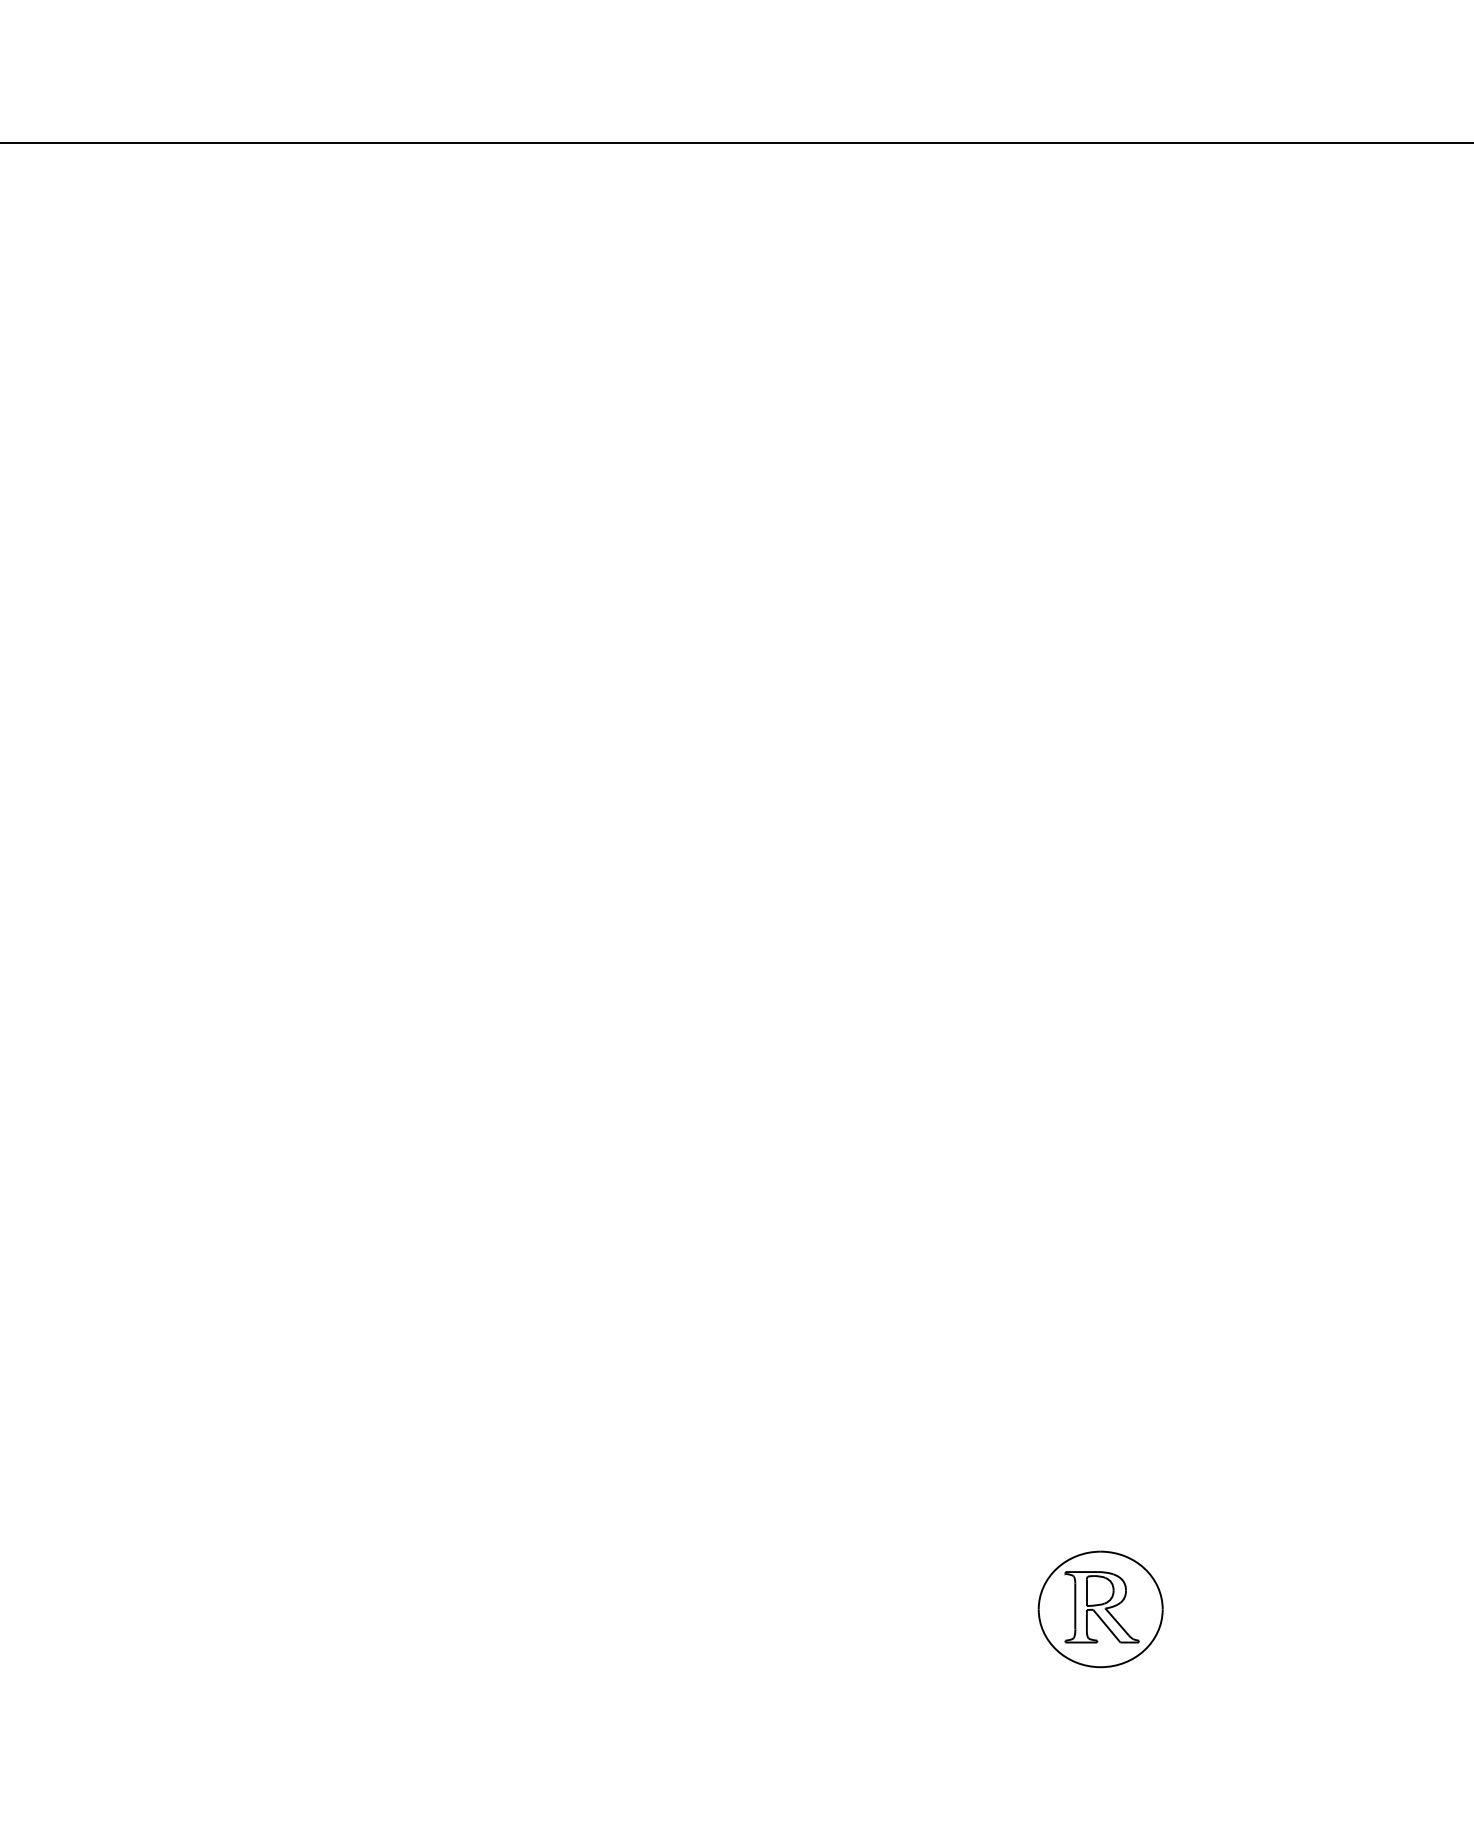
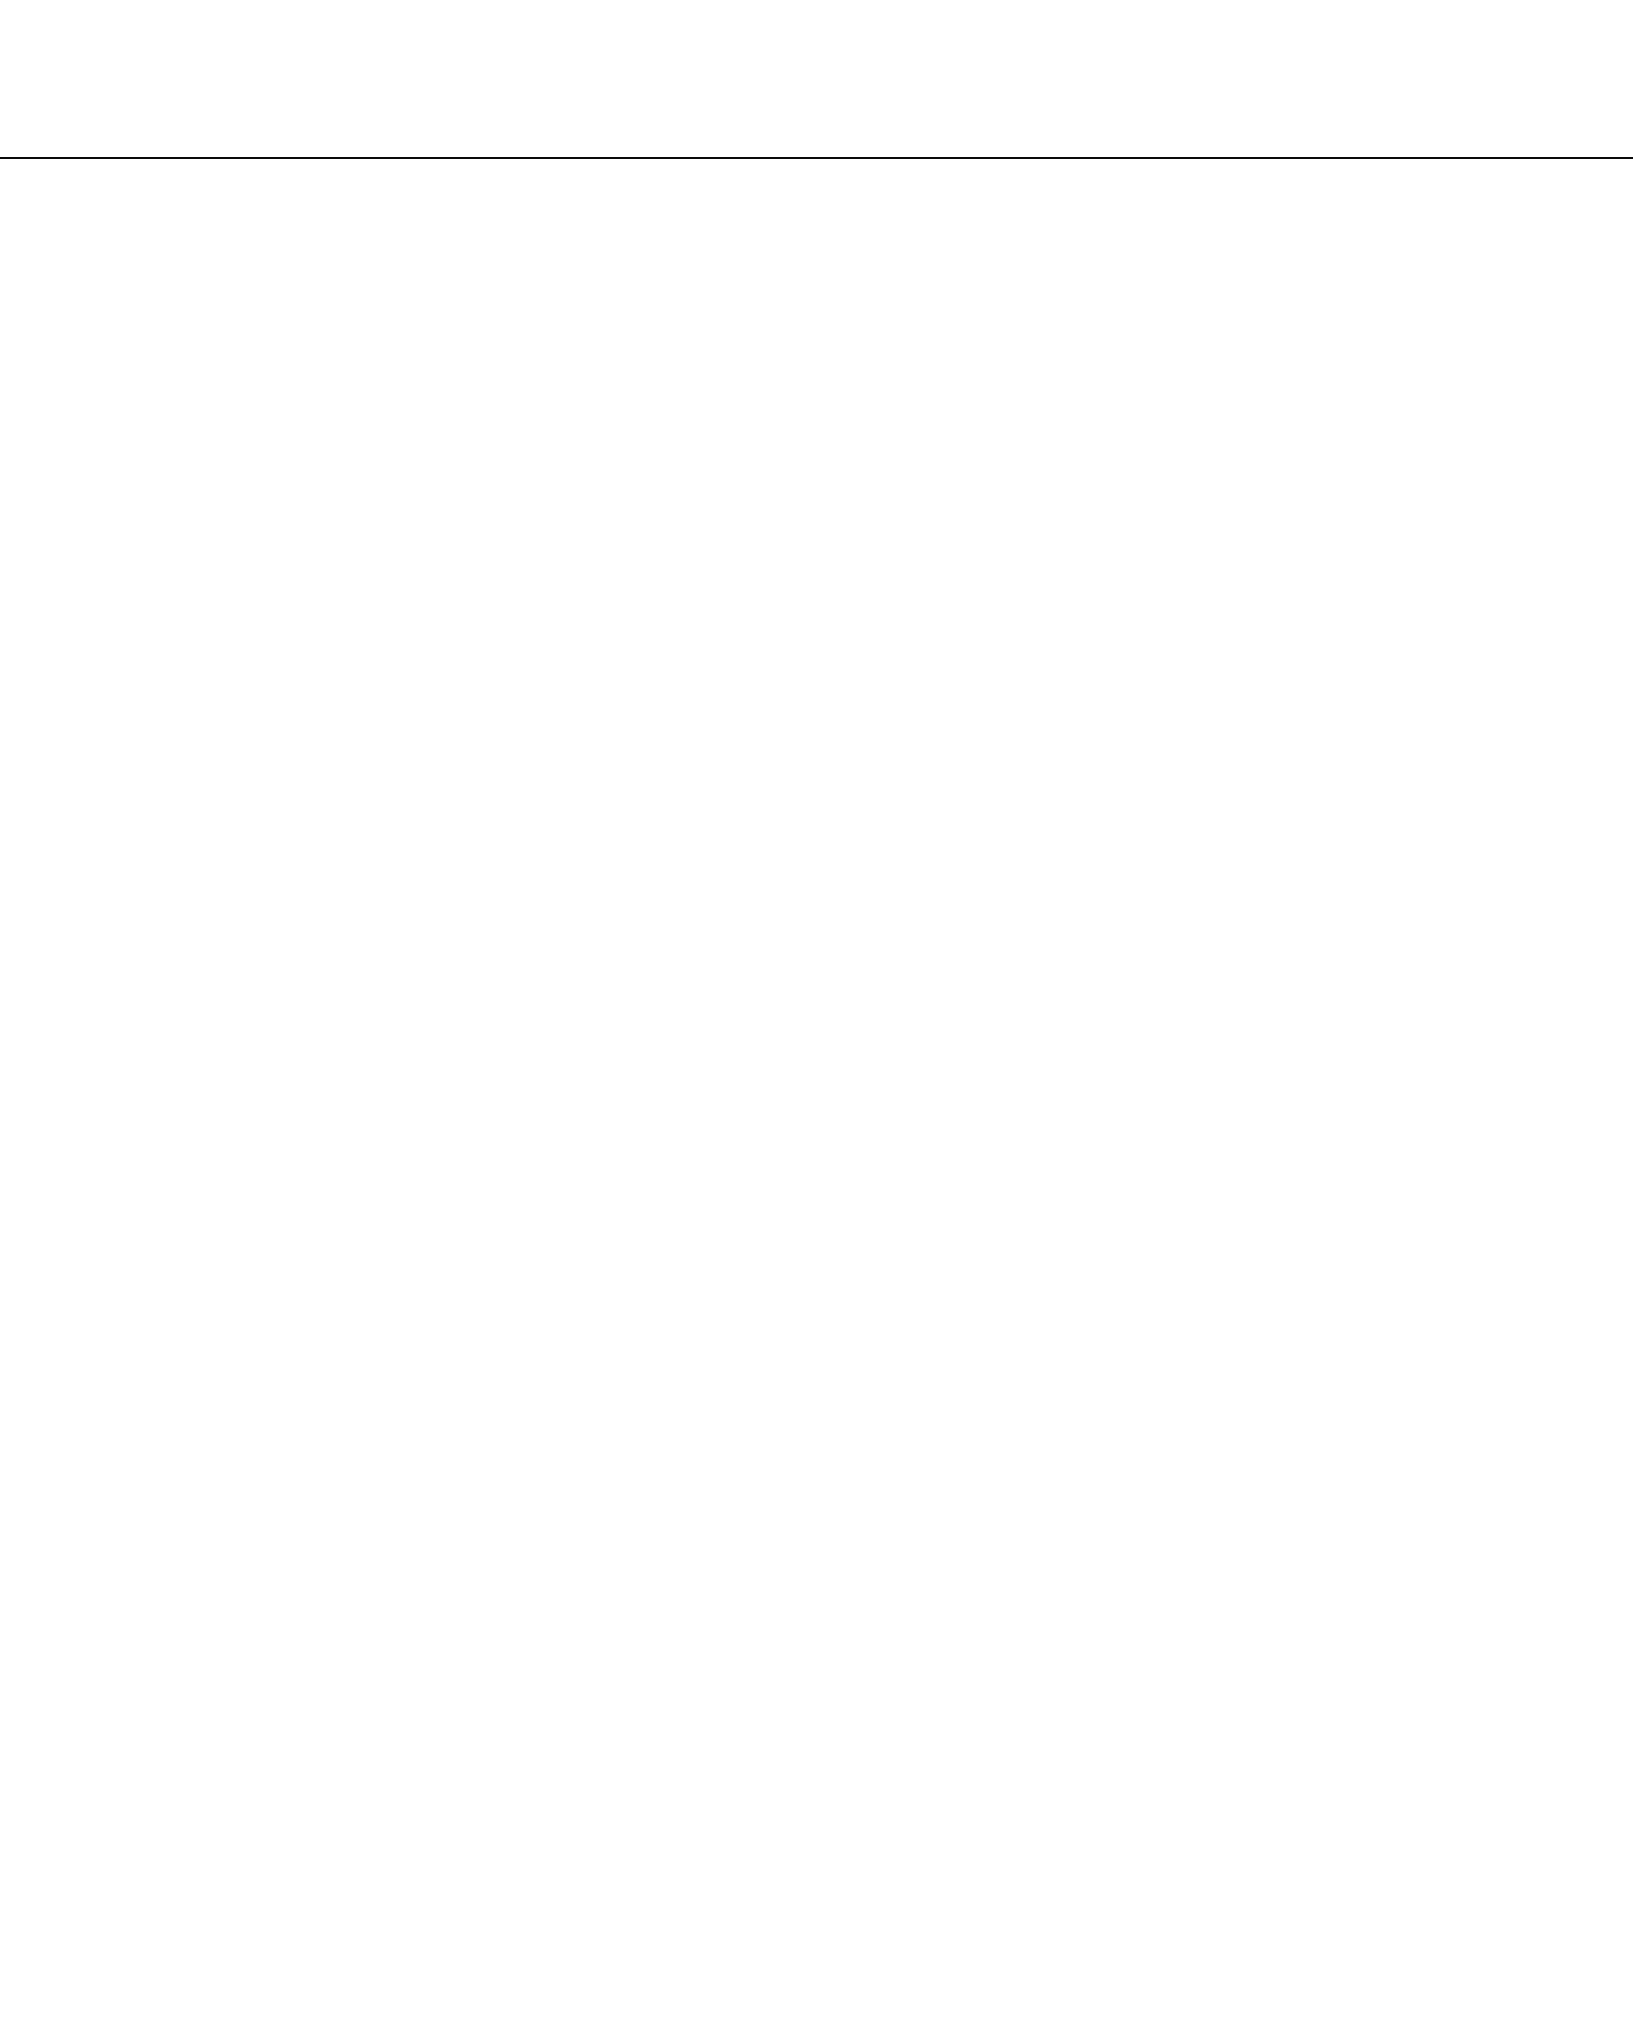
part: (1100, 1609) -> (1219, 1783), removed

